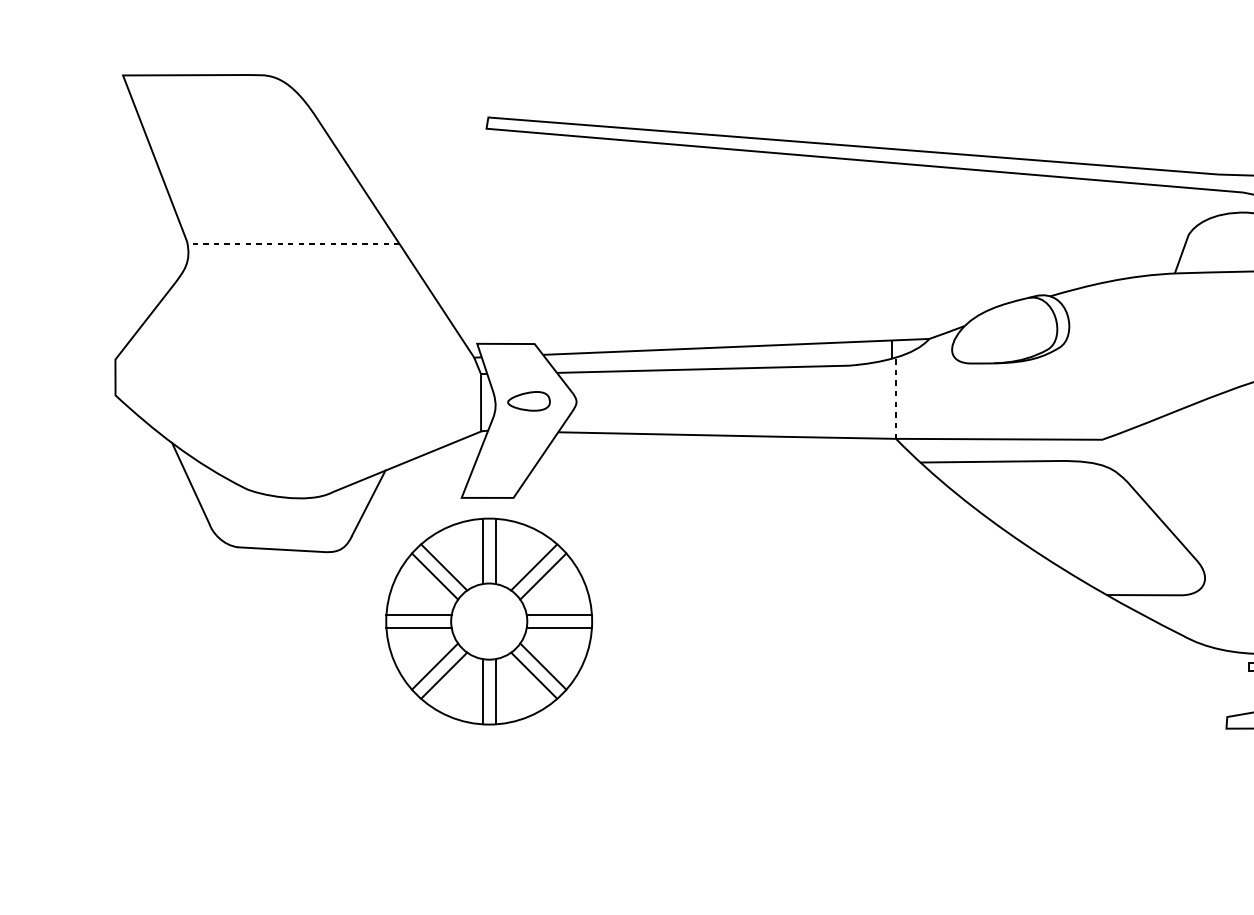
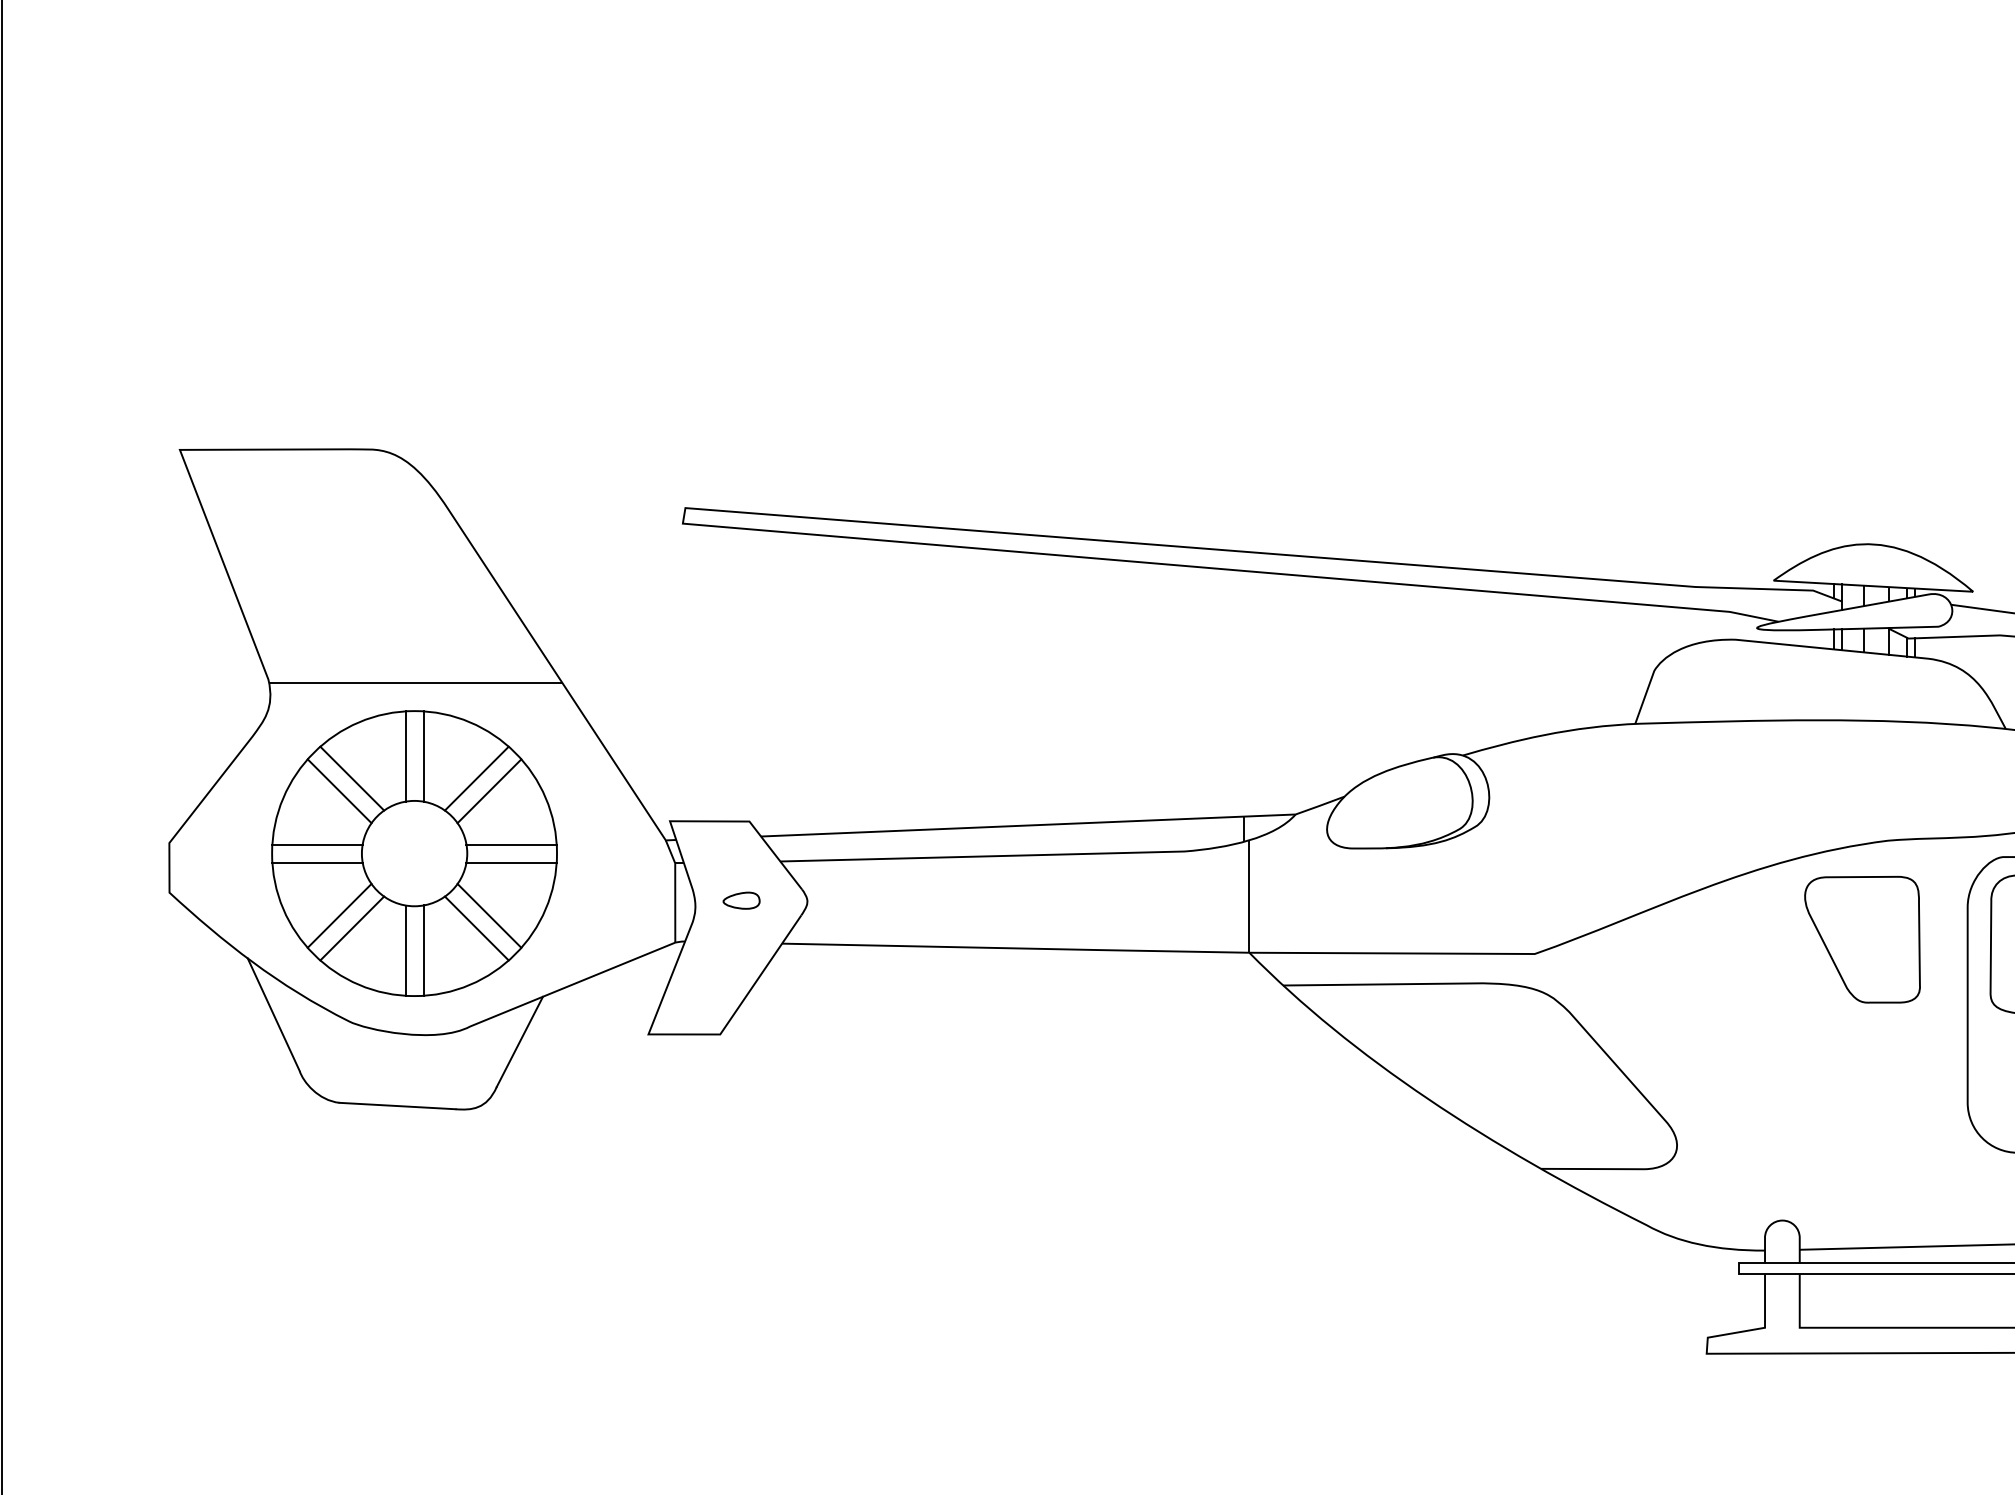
line: (293, 244) -> (415, 683), dashed -> solid
line: (896, 398) -> (1249, 896), dashed -> solid
part: (528, 401) -> (741, 900), size x0.62
part: (489, 621) -> (414, 853), moved

